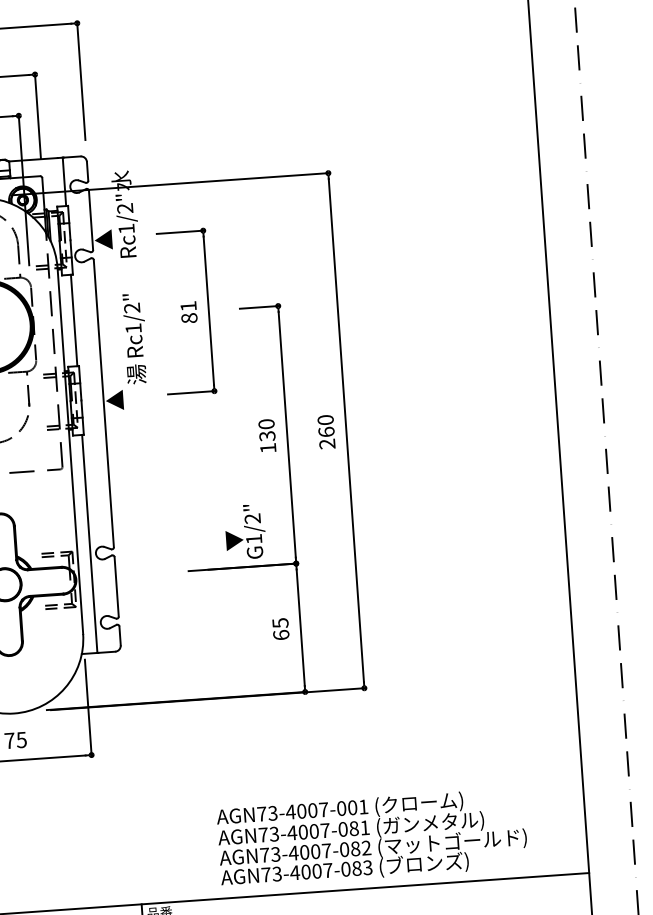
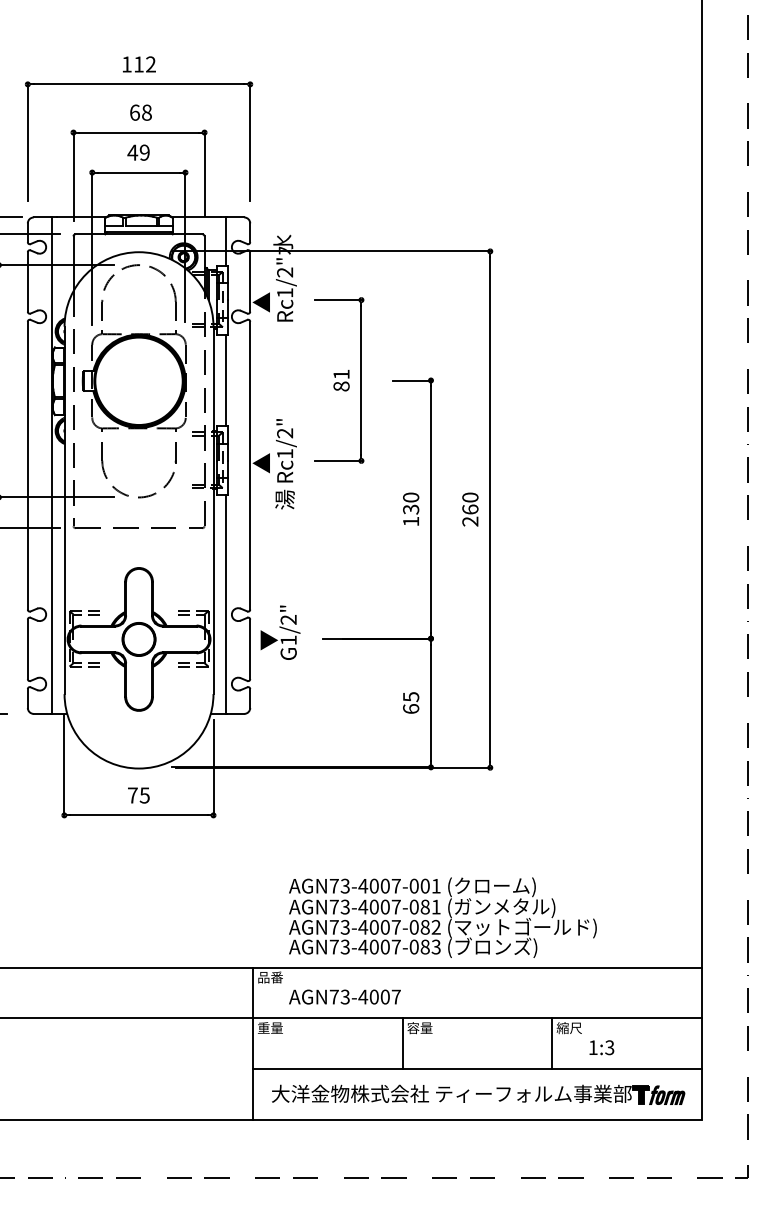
text: (134, 339) -> (285, 464), moved
text: (245, 531) -> (280, 632), moved
text: (372, 837) -> (442, 917), moved

